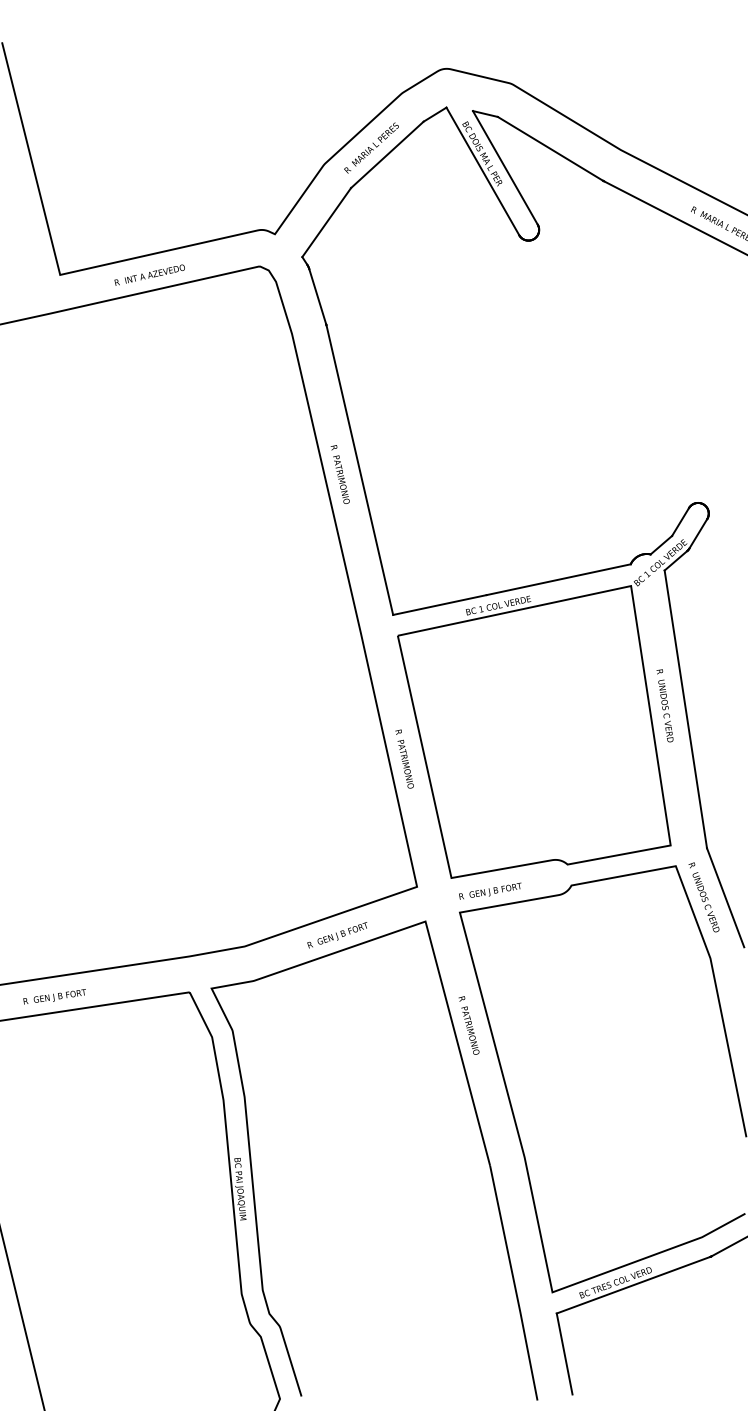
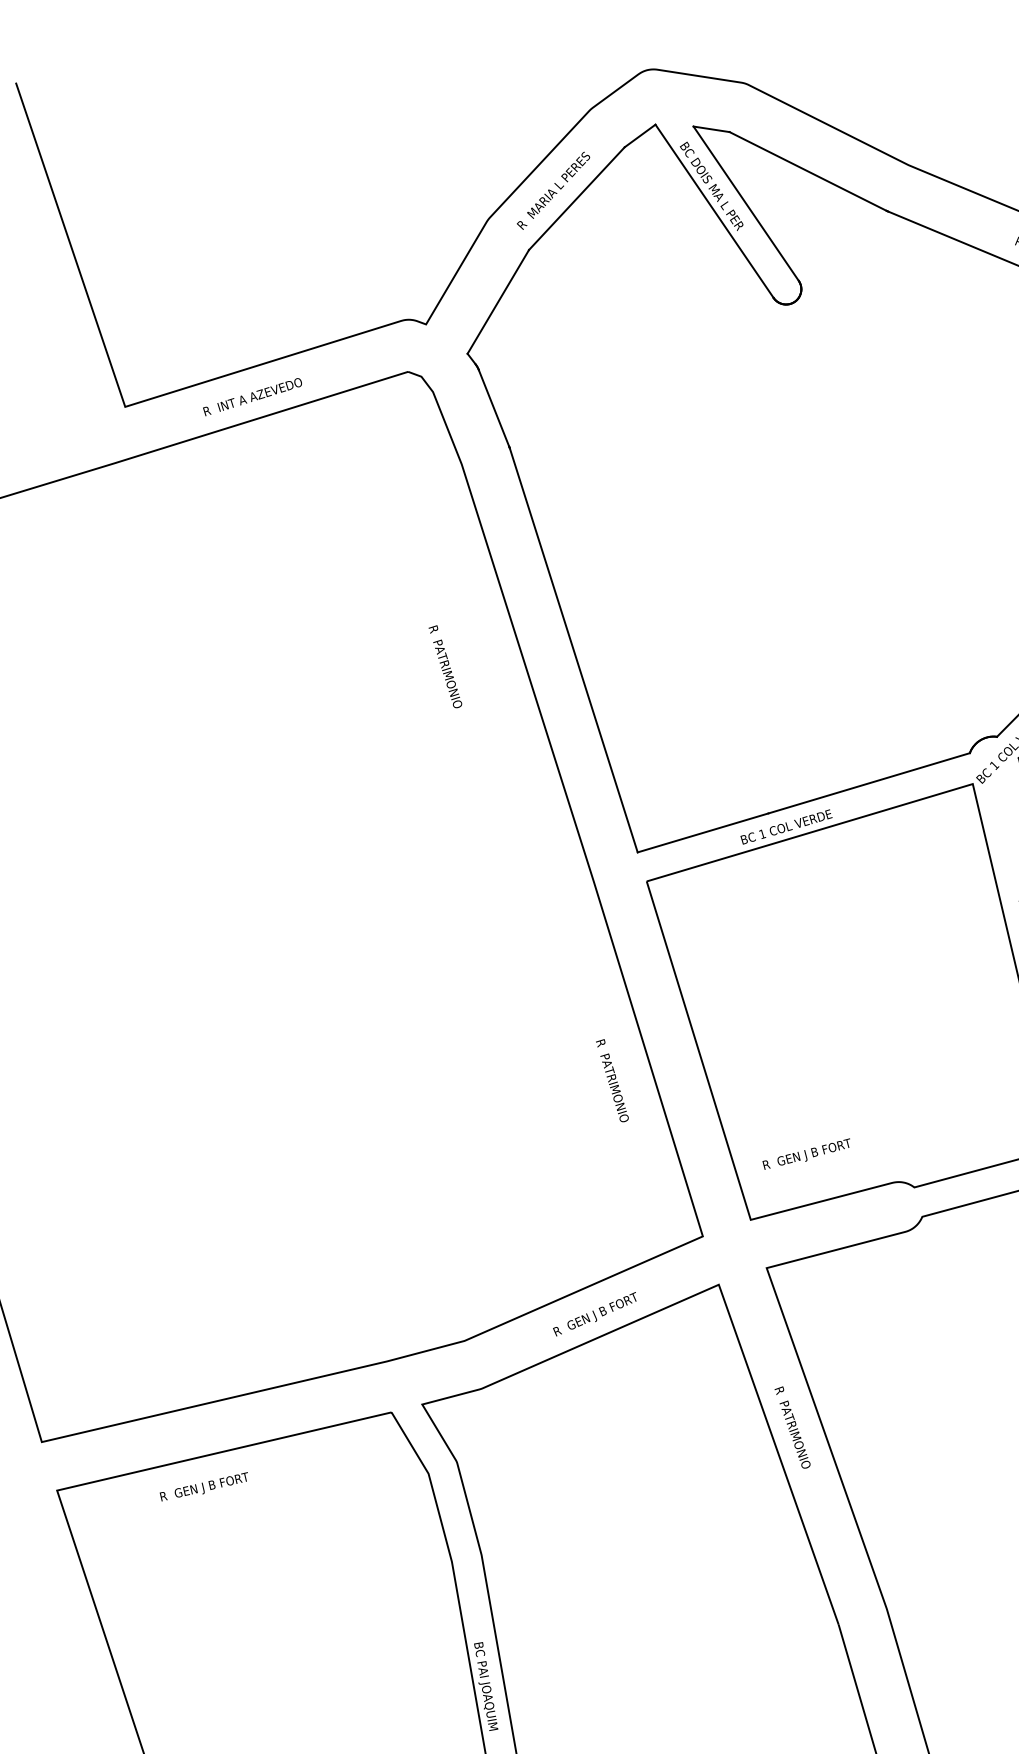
text: (339, 474) -> (444, 666), moved
text: (404, 758) -> (612, 1079), moved
text: (490, 890) -> (806, 1153), moved
text: (54, 996) -> (203, 1486), moved

